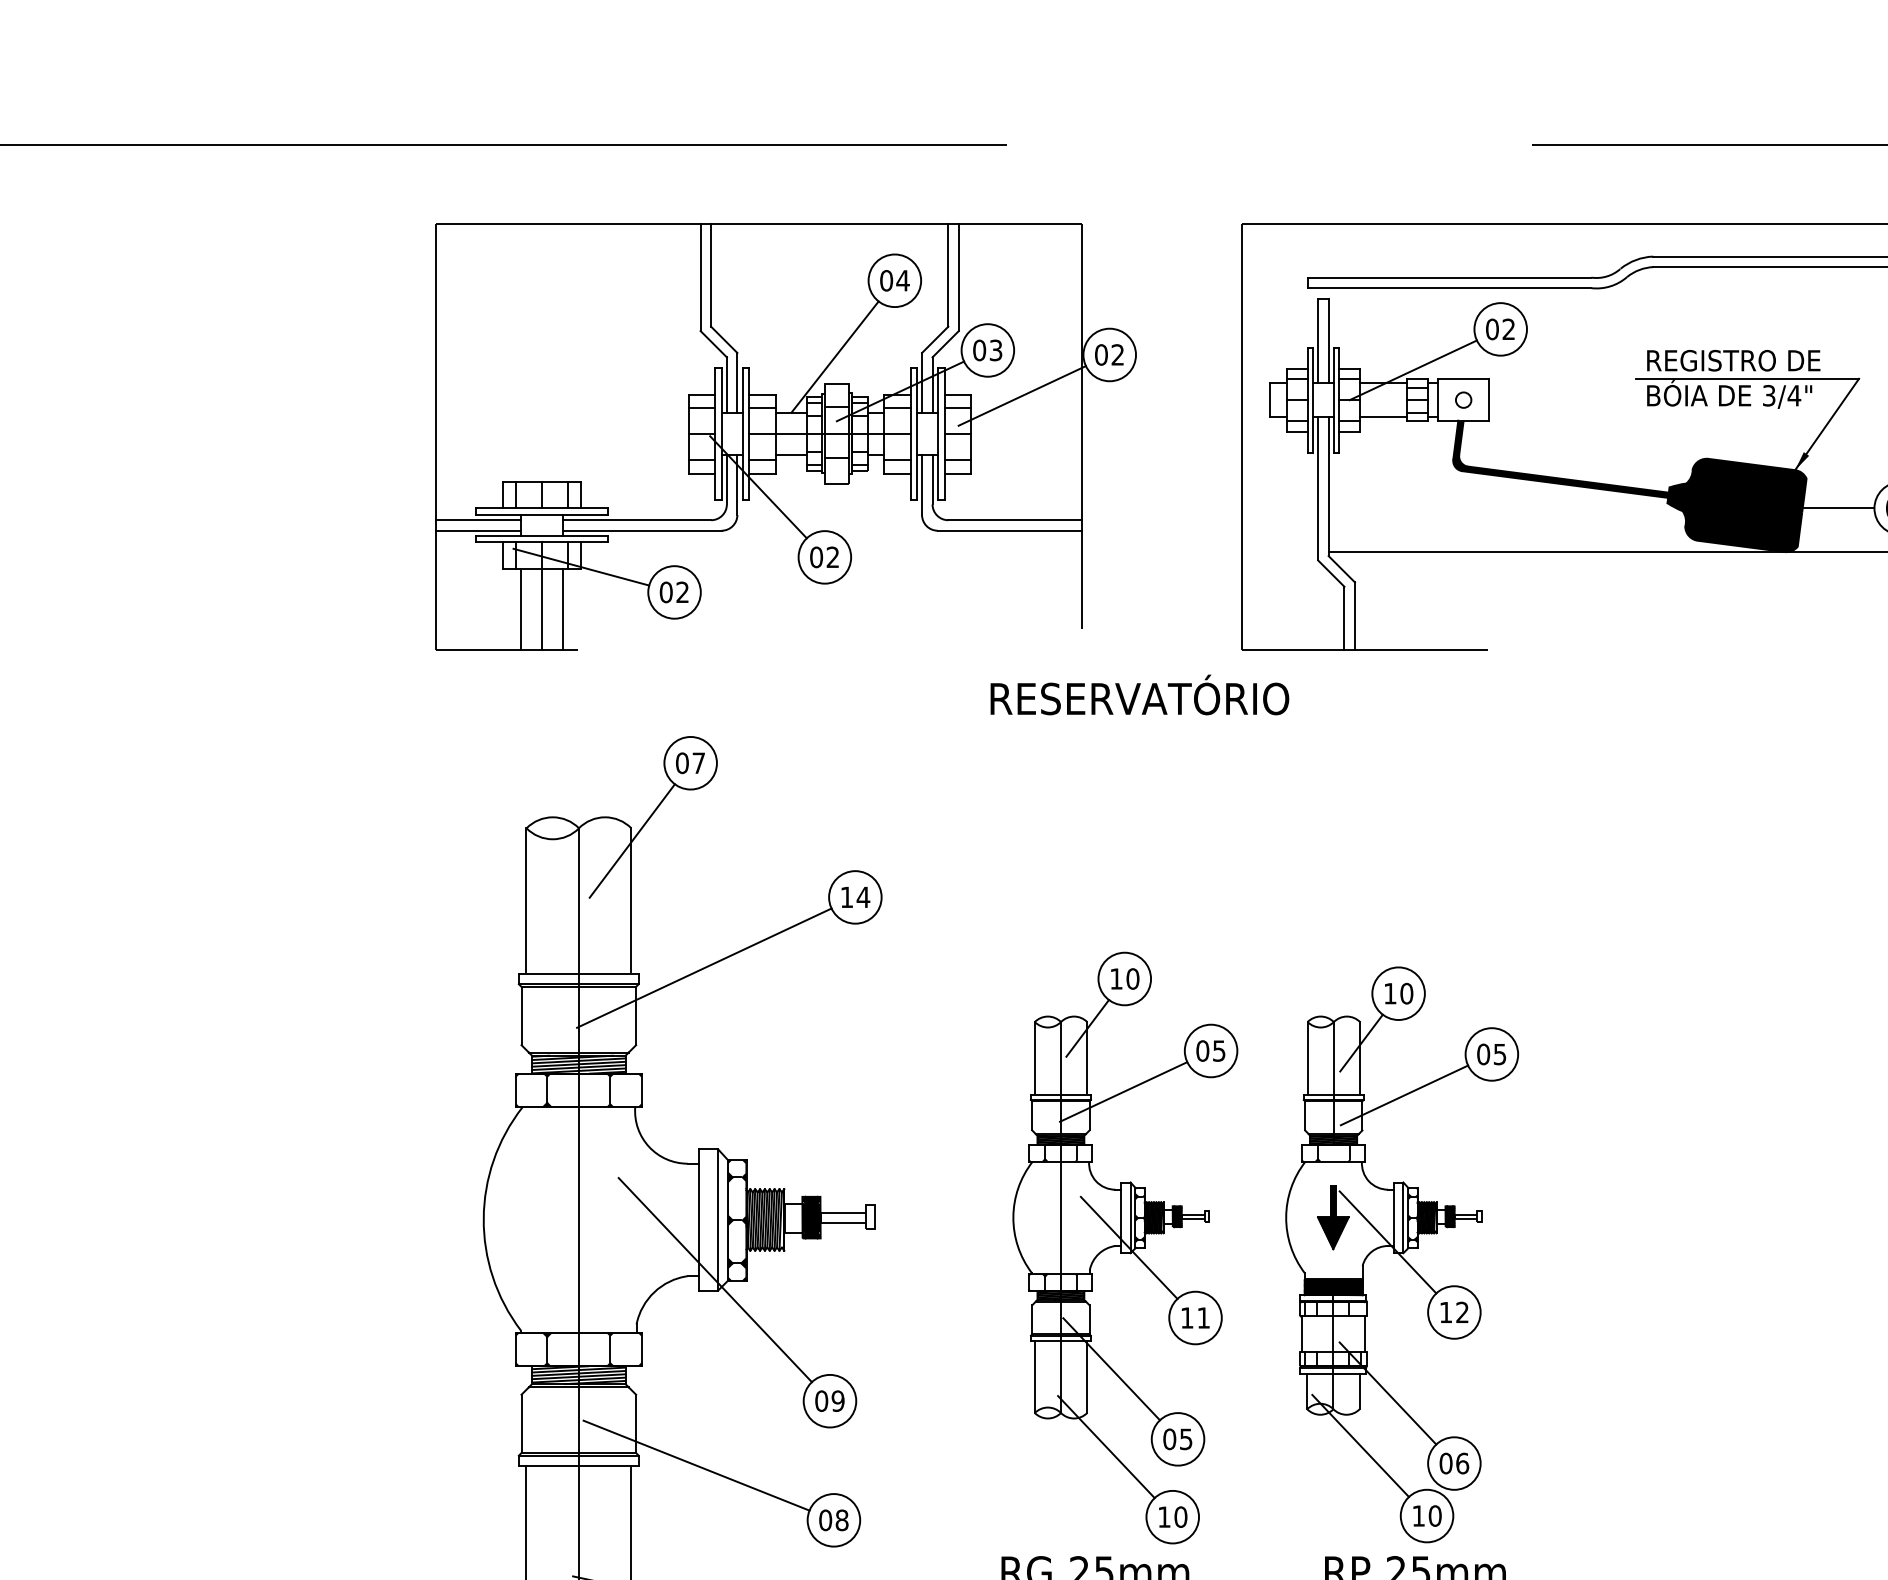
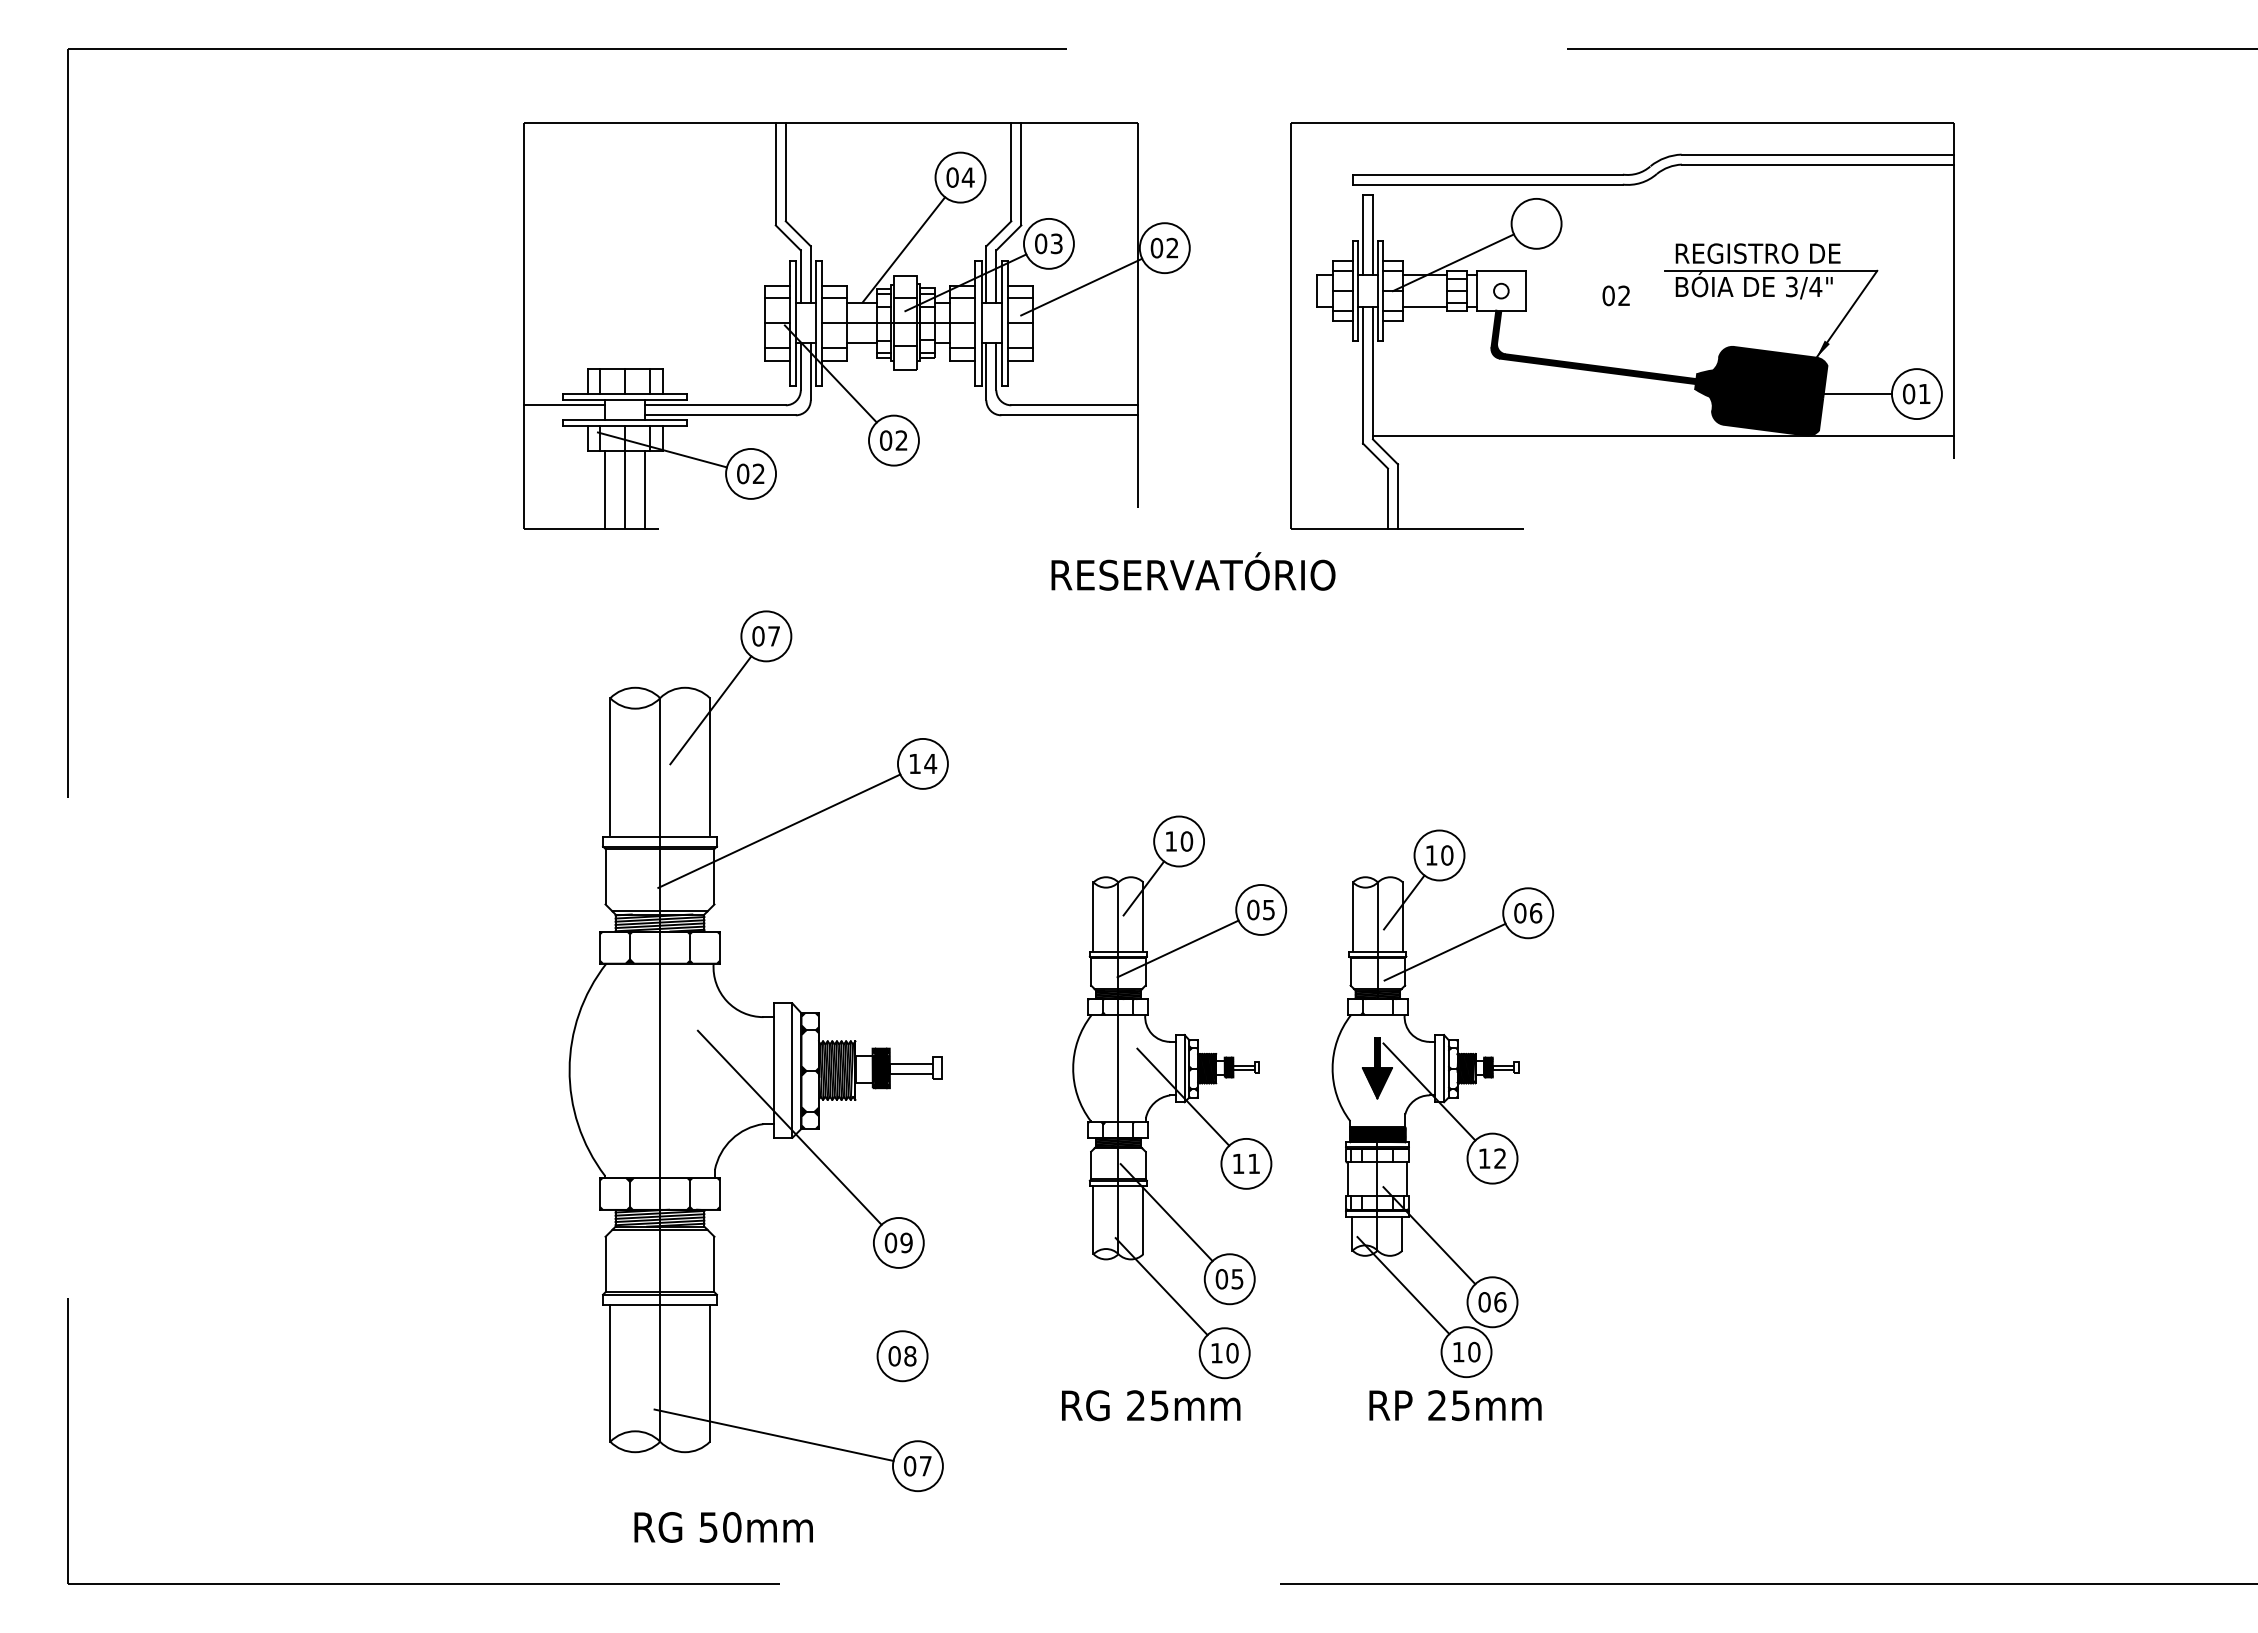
text: (1499, 329) -> (1615, 295), moved
line: (478, 530) -> (564, 415), removed
text: (1500, 1054) -> (1536, 913), 05 -> 06
line: (696, 1464) -> (771, 1303), removed

